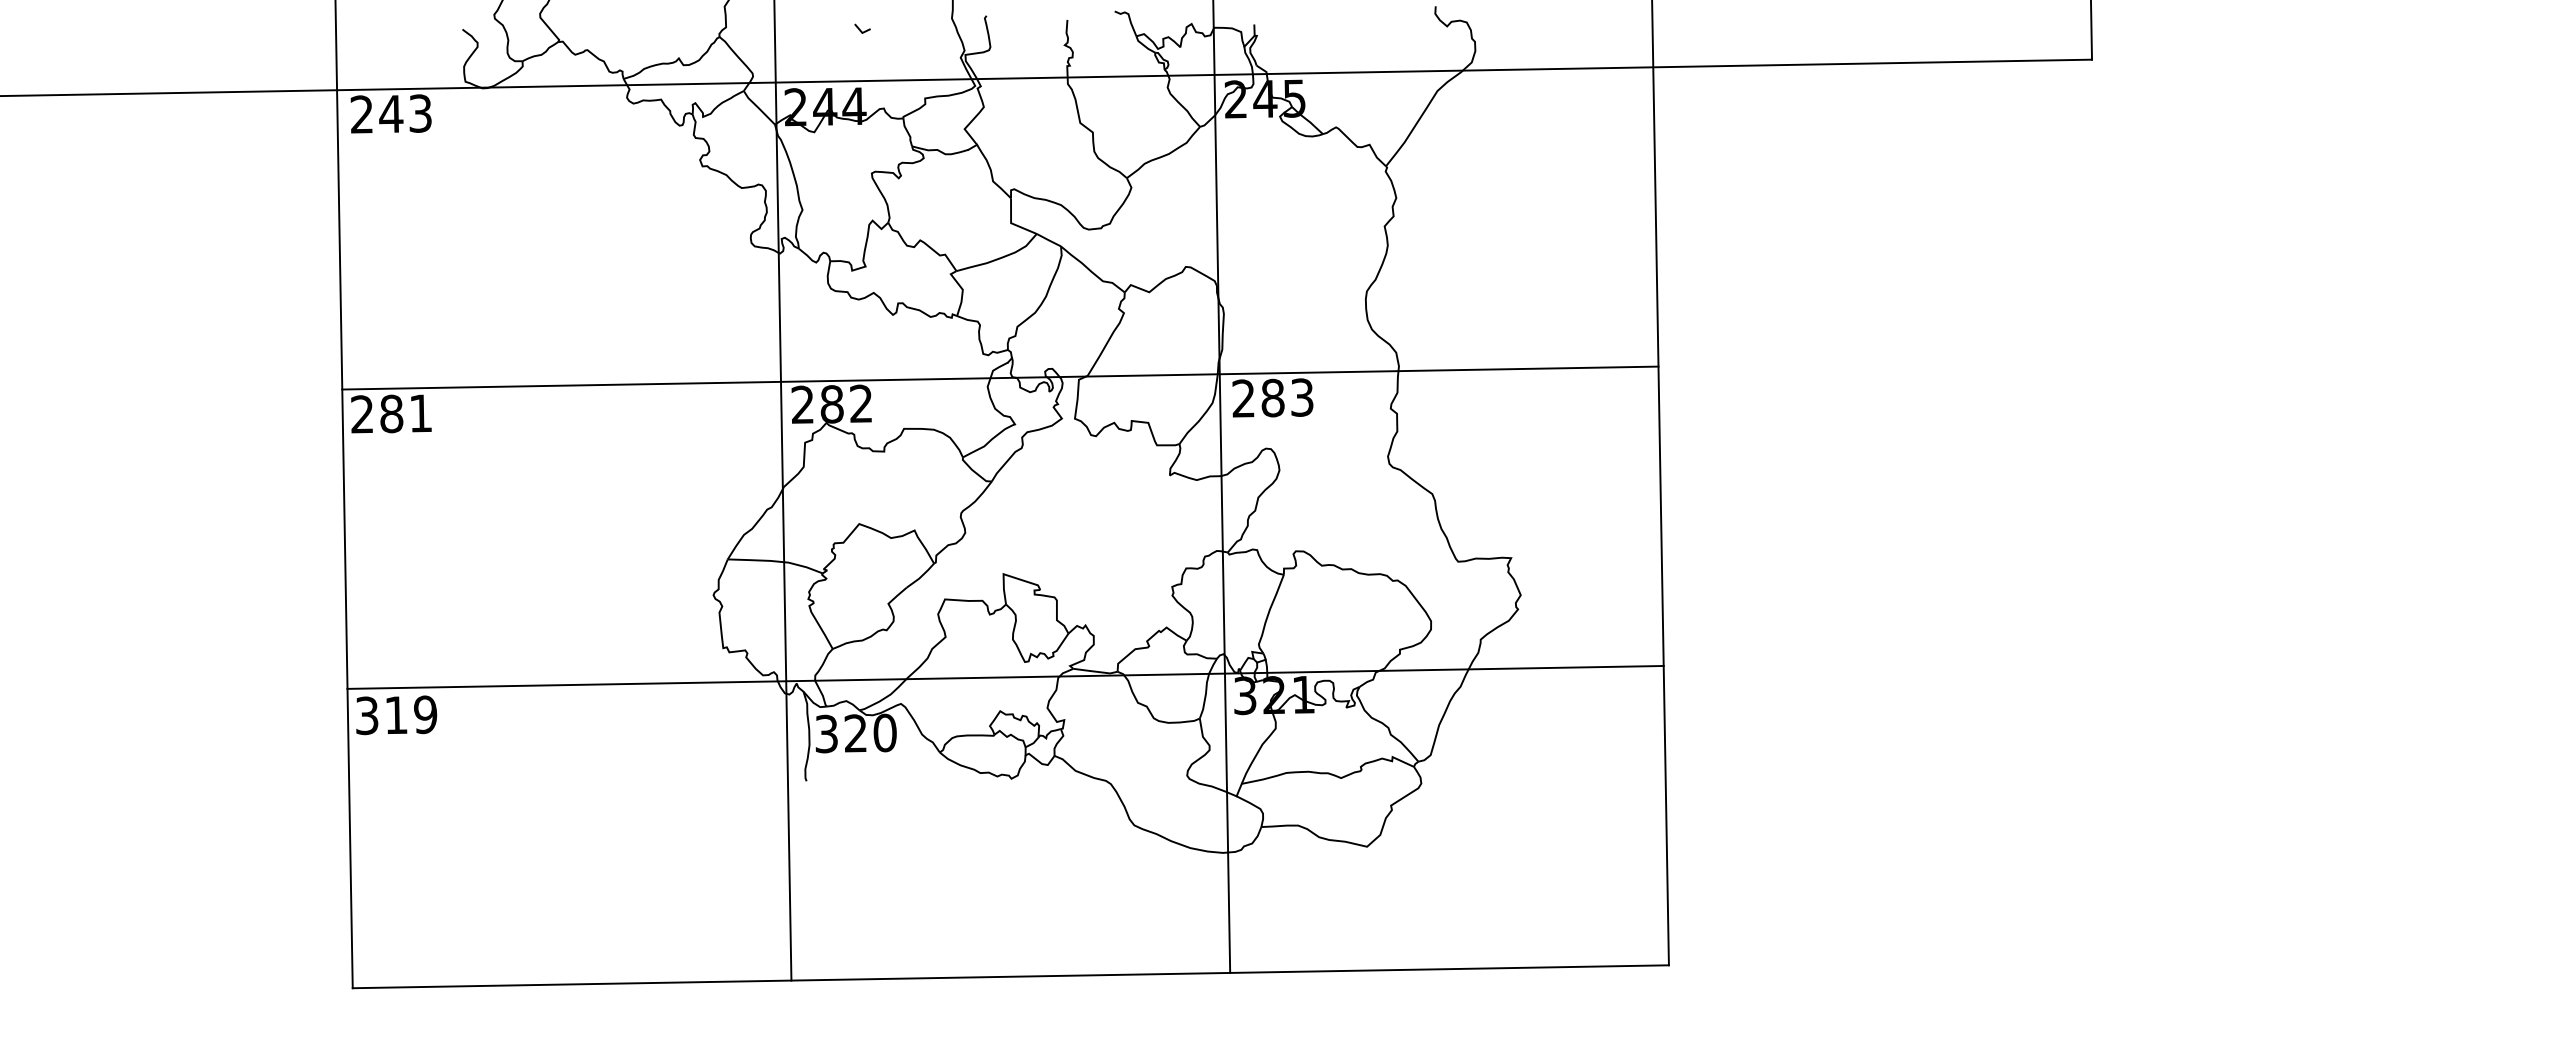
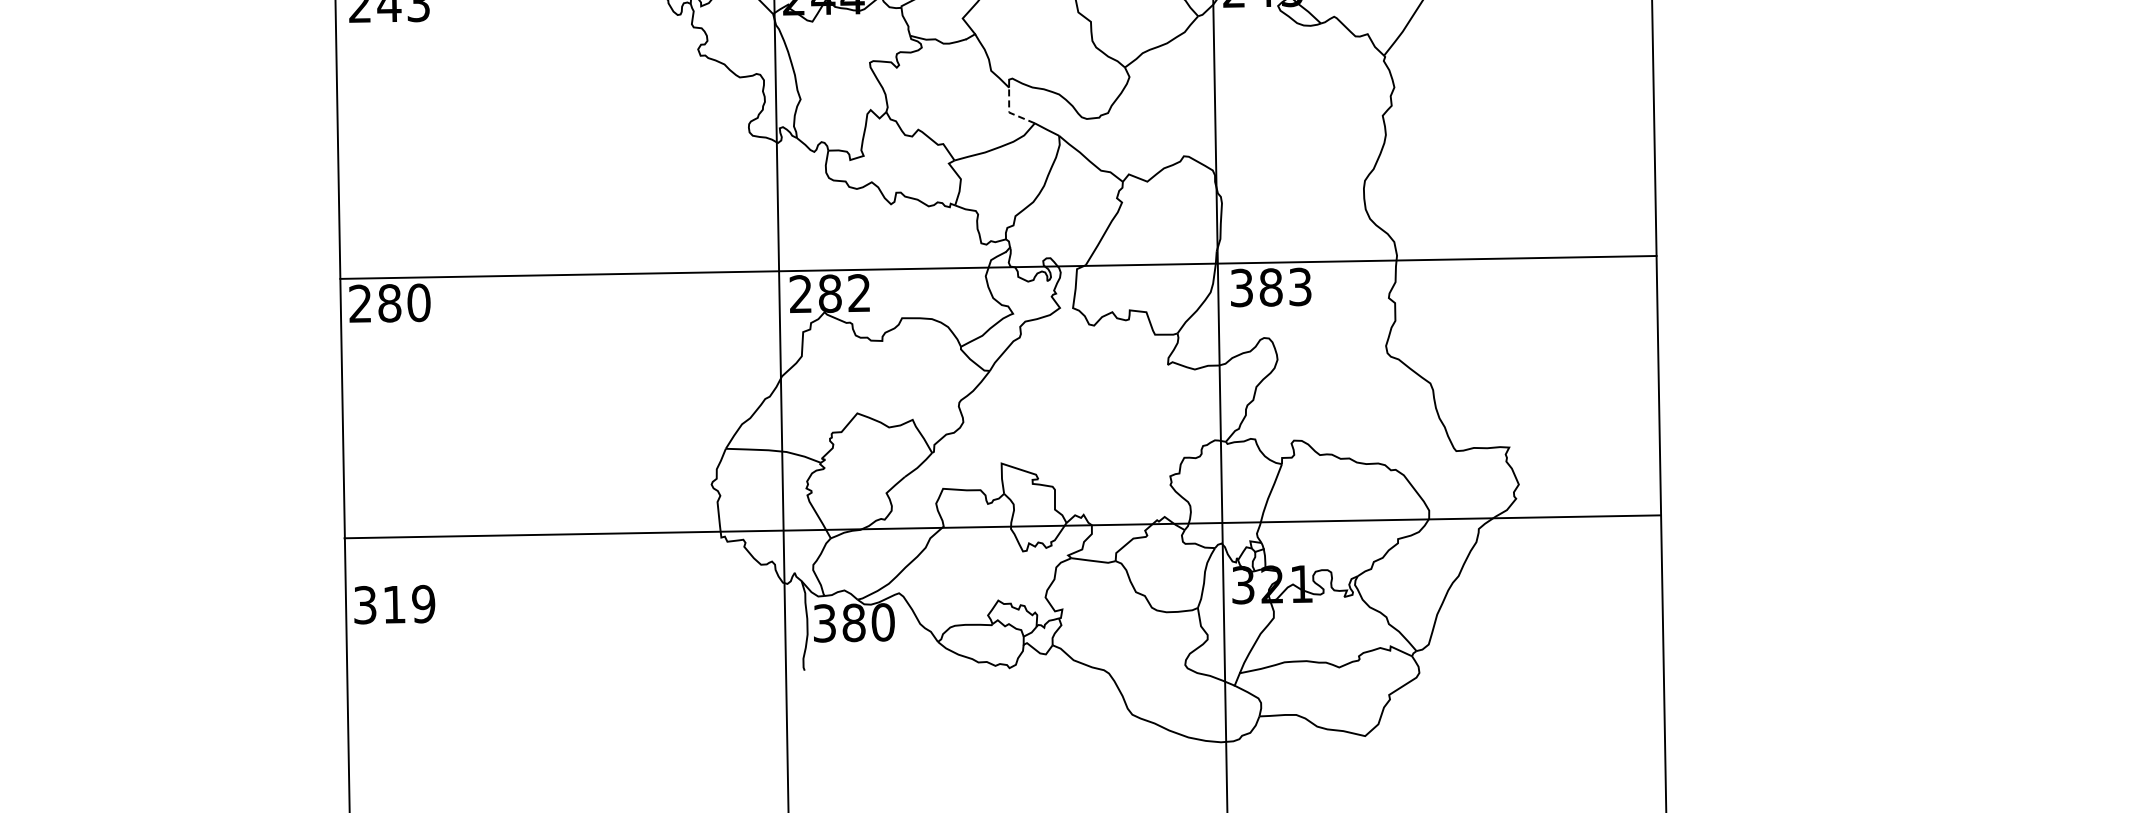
line: (1012, 223) -> (1010, 112), solid -> dashed
text: (1243, 398) -> (1241, 287), 283 -> 383
text: (420, 413) -> (418, 302), 281 -> 280
line: (1005, 676) -> (1002, 525), moved
text: (855, 733) -> (853, 622), 320 -> 380

